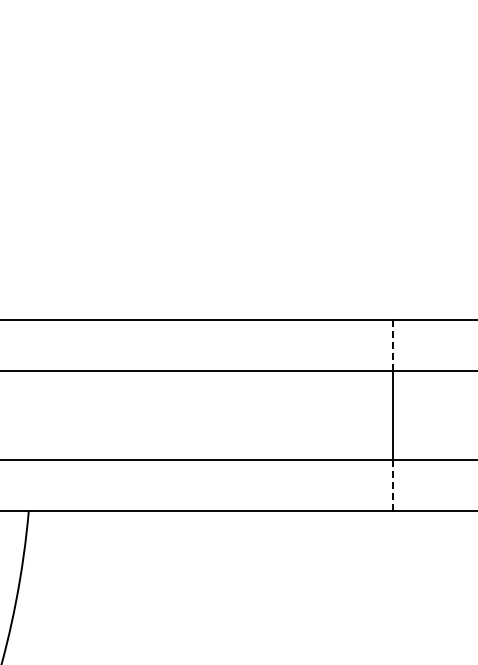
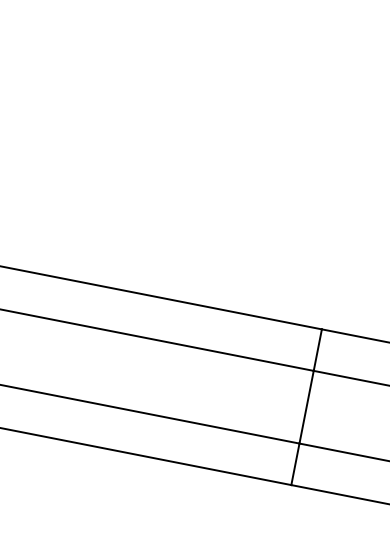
line: (393, 346) -> (317, 350), dashed -> solid
line: (393, 485) -> (295, 464), dashed -> solid

